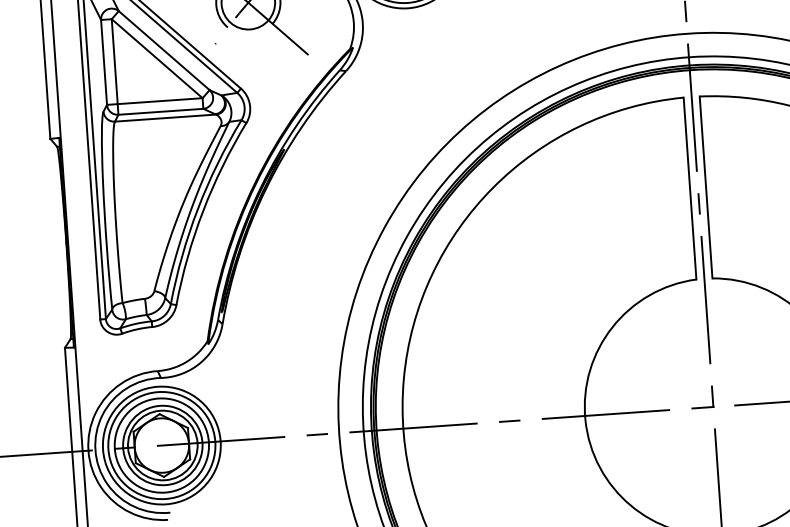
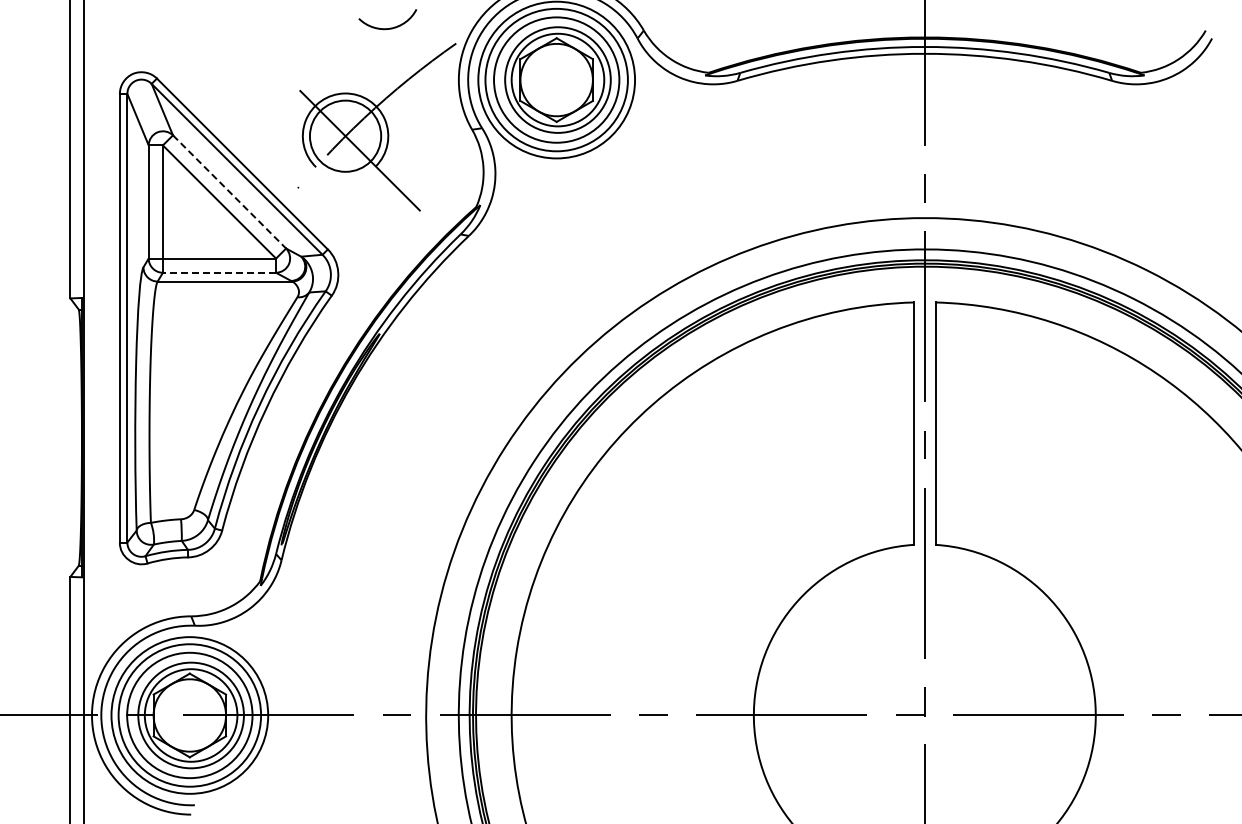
line: (164, 51) -> (229, 192), solid -> dashed
line: (160, 111) -> (219, 272), solid -> dashed

